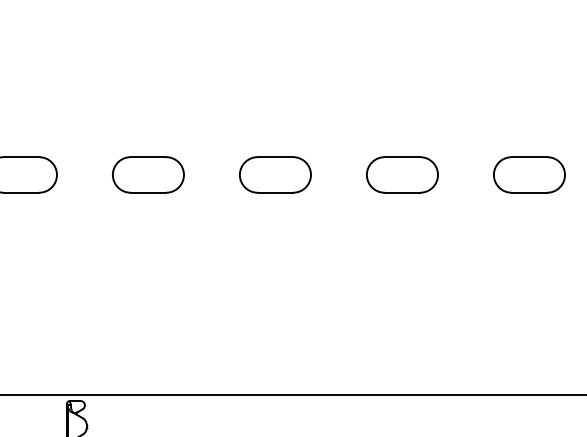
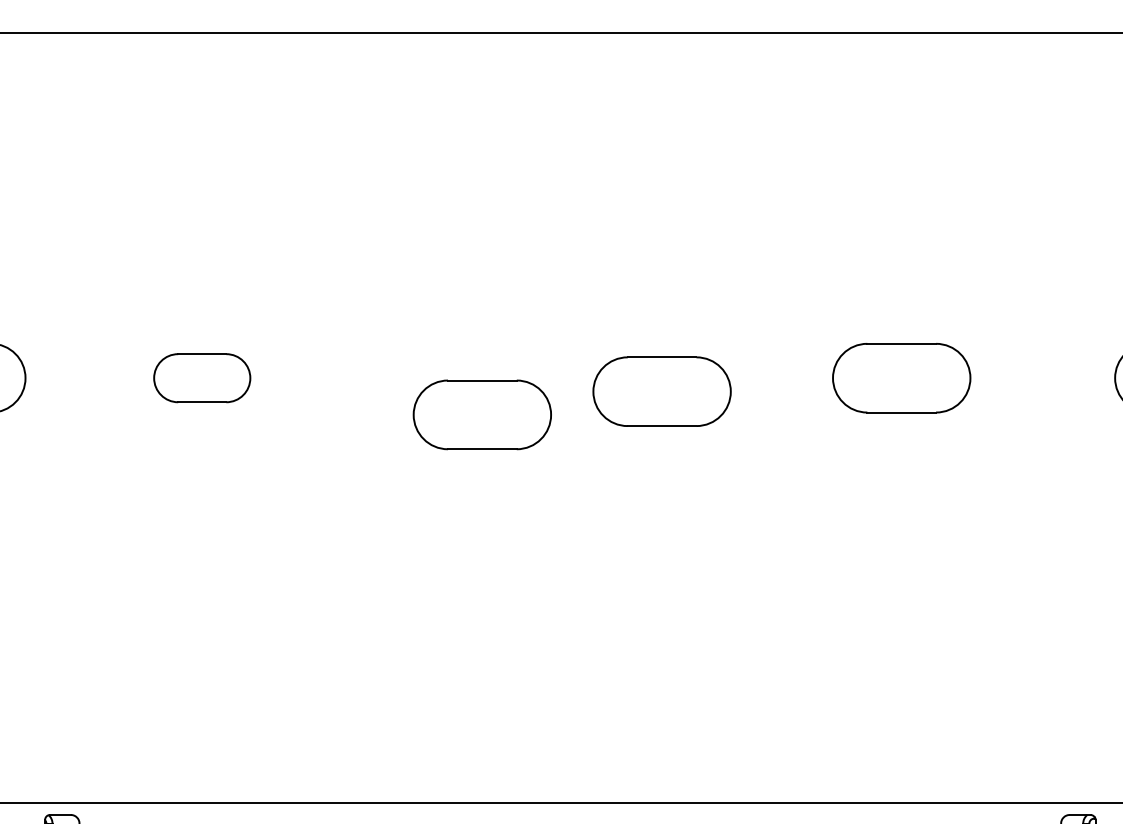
part: (148, 174) -> (202, 377), size x0.7
part: (275, 174) -> (482, 414), moved
part: (402, 174) -> (662, 390), moved
part: (529, 174) -> (901, 377), moved

